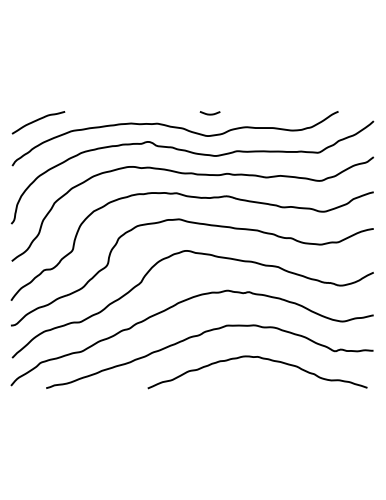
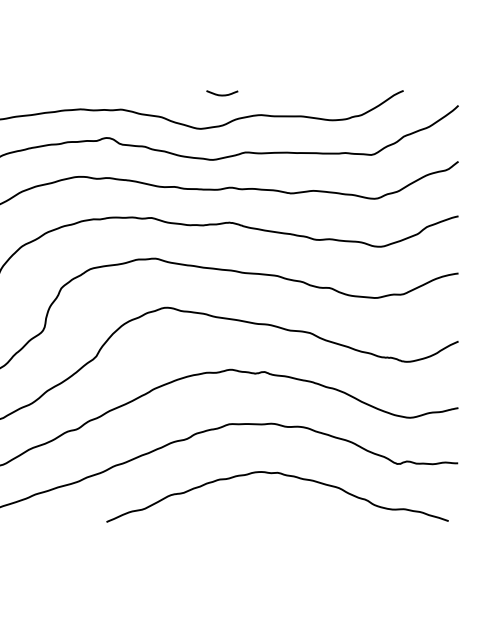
curve: (209, 113) -> (221, 93), moved

